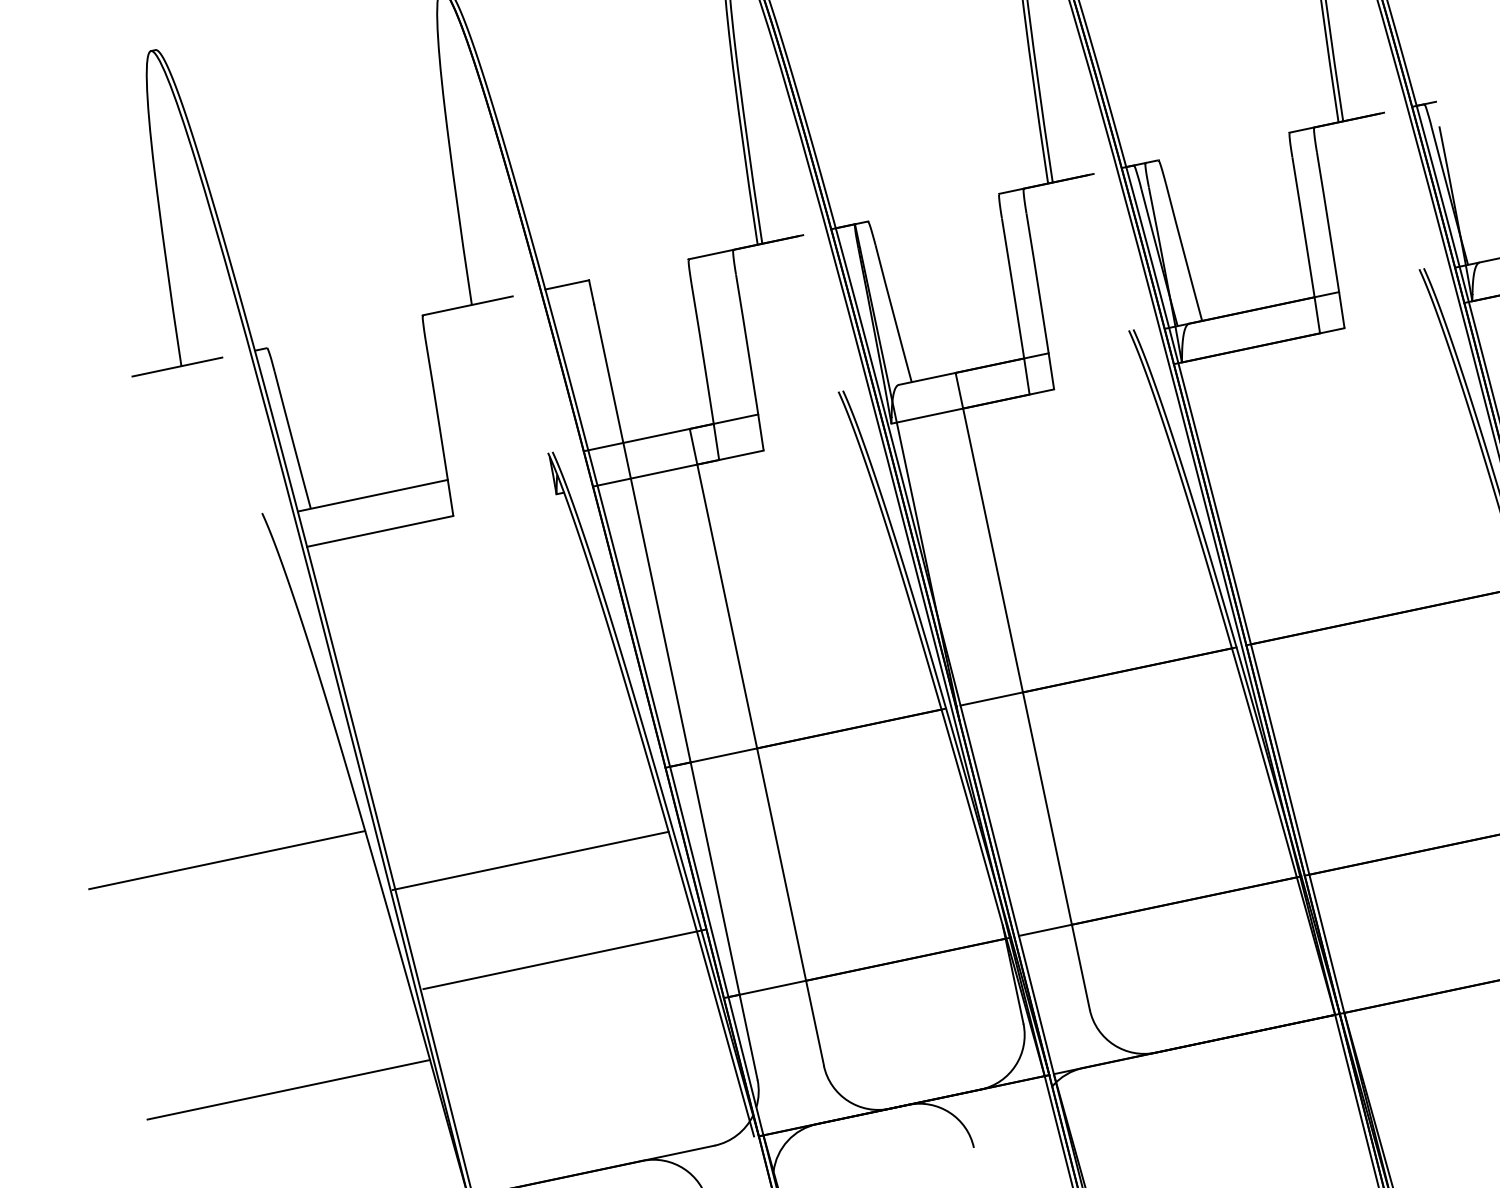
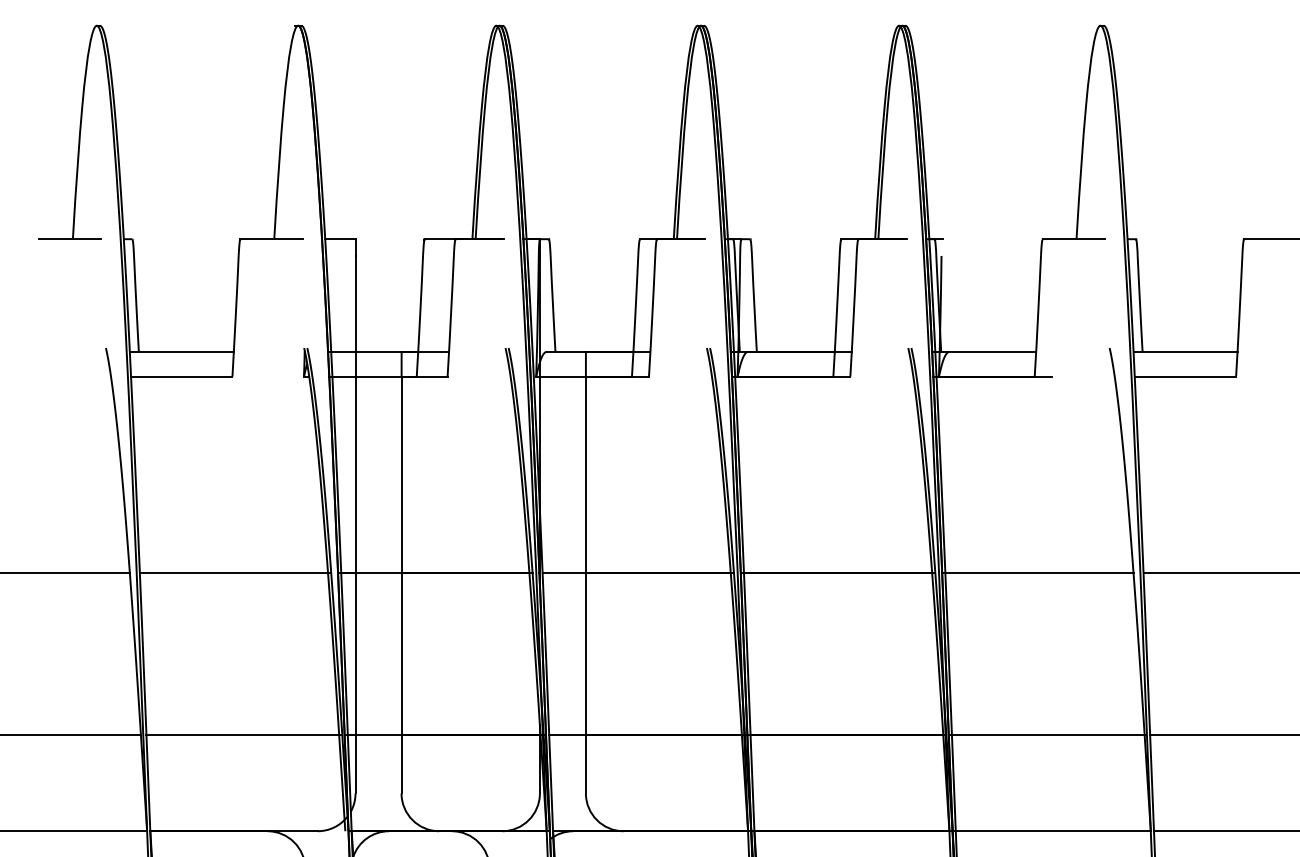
line: (530, 860) -> (235, 573), moved
line: (564, 959) -> (244, 734), moved

